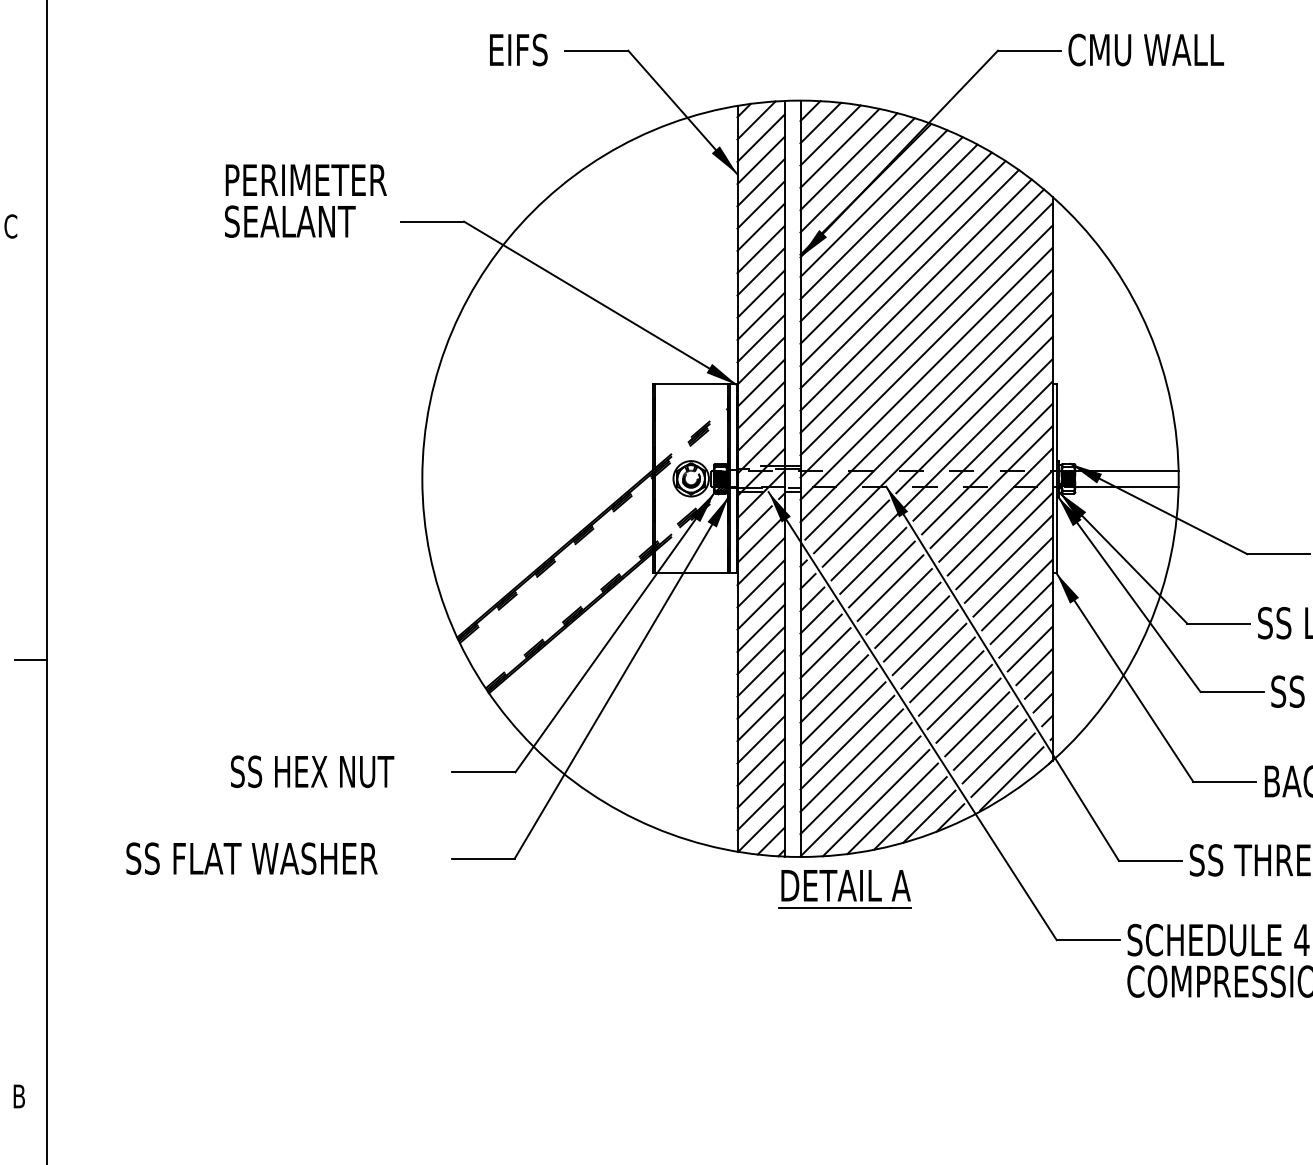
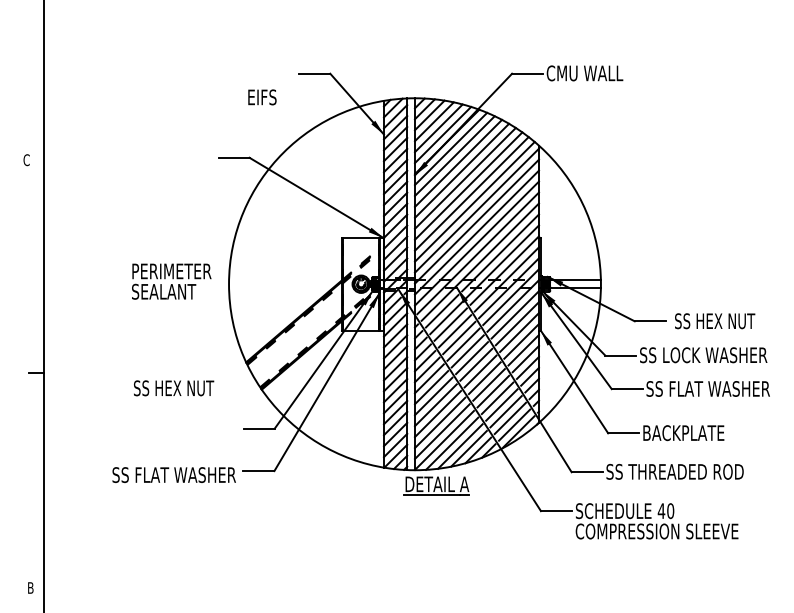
text: (518, 50) -> (262, 97), moved
text: (305, 200) -> (171, 281), moved
text: (313, 772) -> (174, 388), moved
text: (250, 857) -> (173, 474), moved

